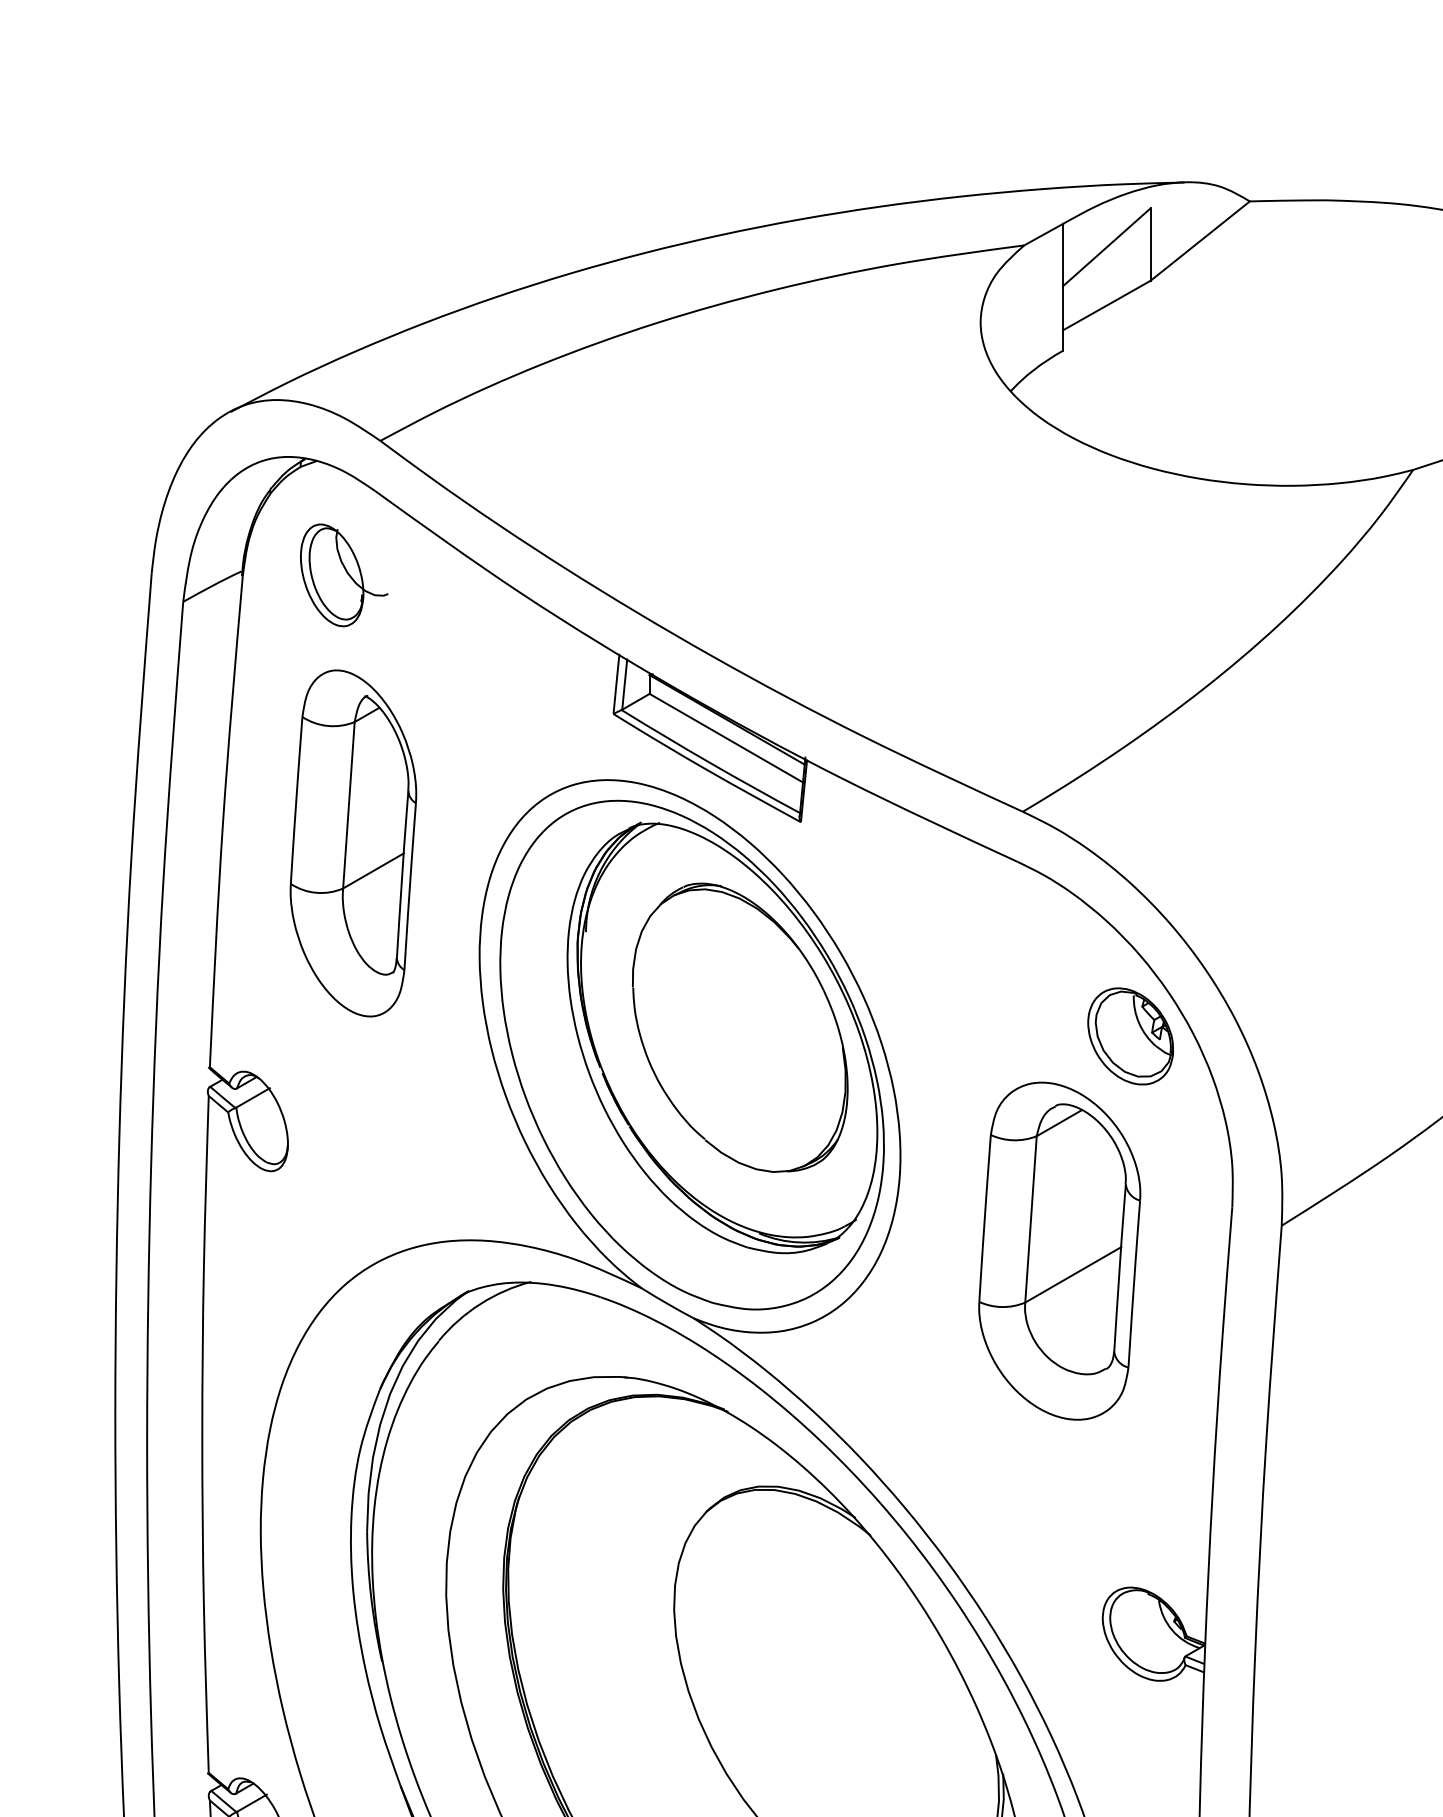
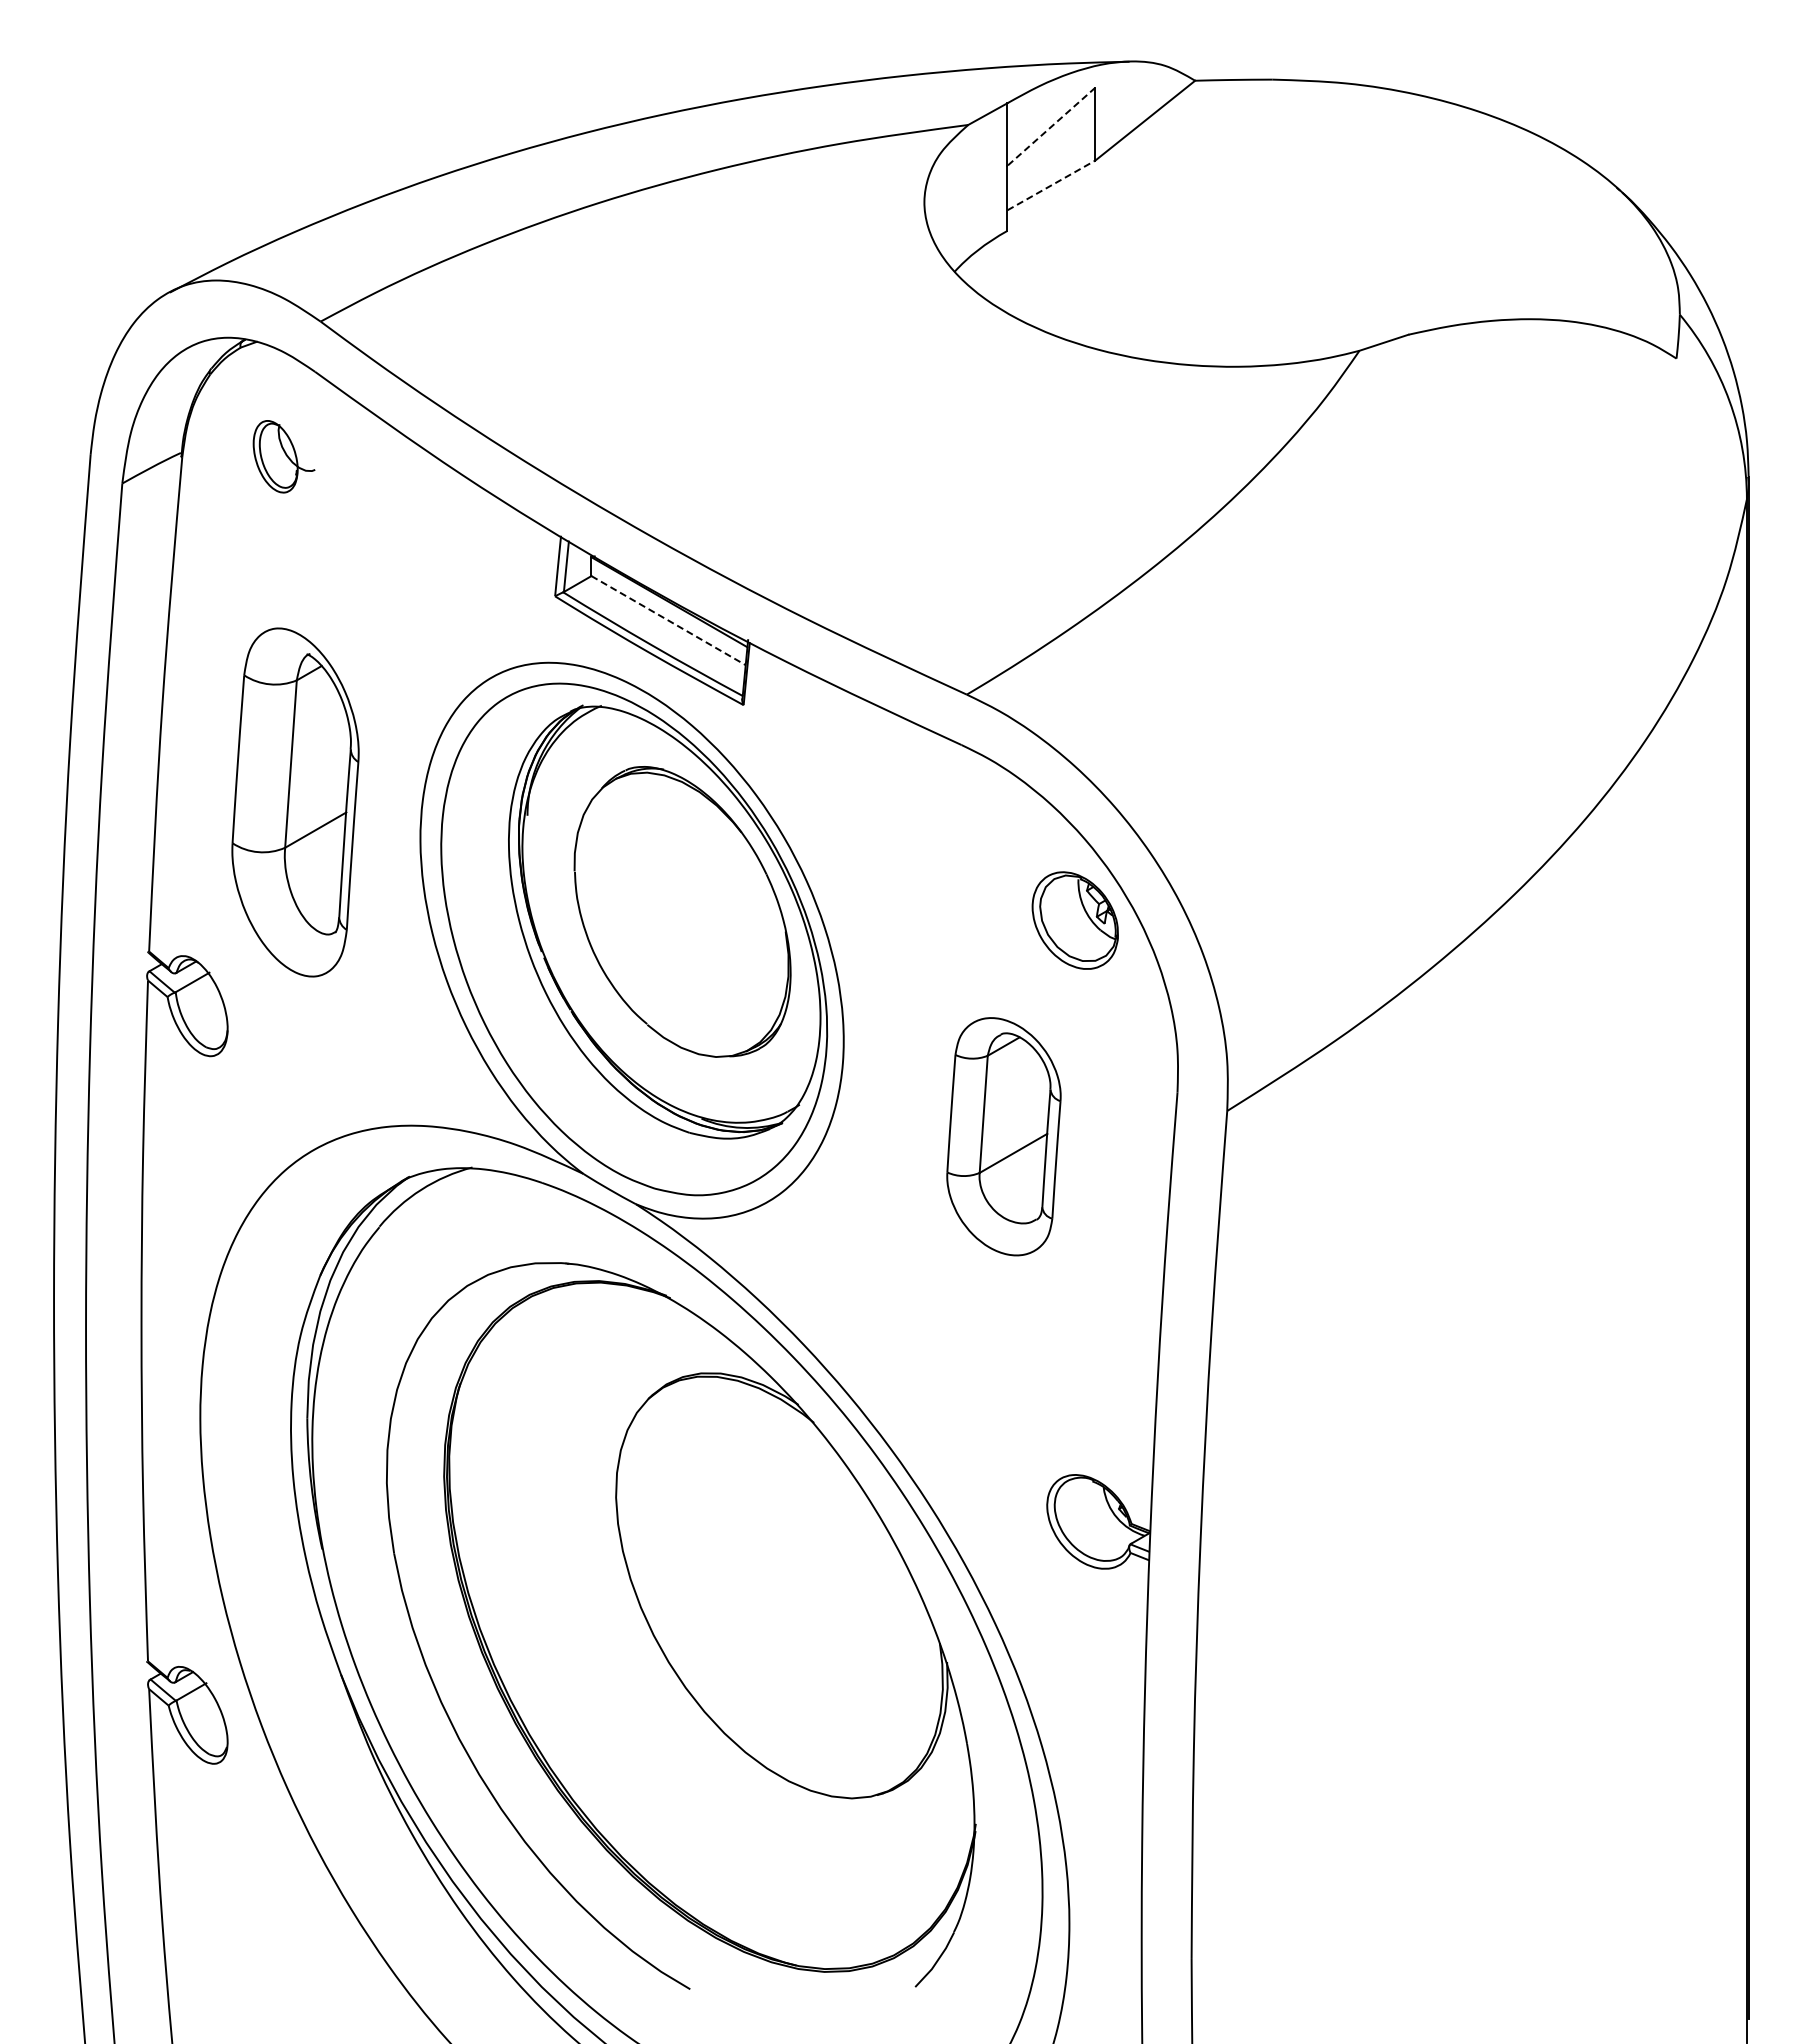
line: (1107, 246) -> (1051, 126), solid -> dashed
line: (1107, 305) -> (1051, 185), solid -> dashed
part: (343, 575) -> (283, 456), size x0.7
line: (727, 738) -> (669, 620), solid -> dashed
part: (353, 843) -> (295, 802), moved
part: (1059, 1251) -> (1003, 1136), size x0.7

